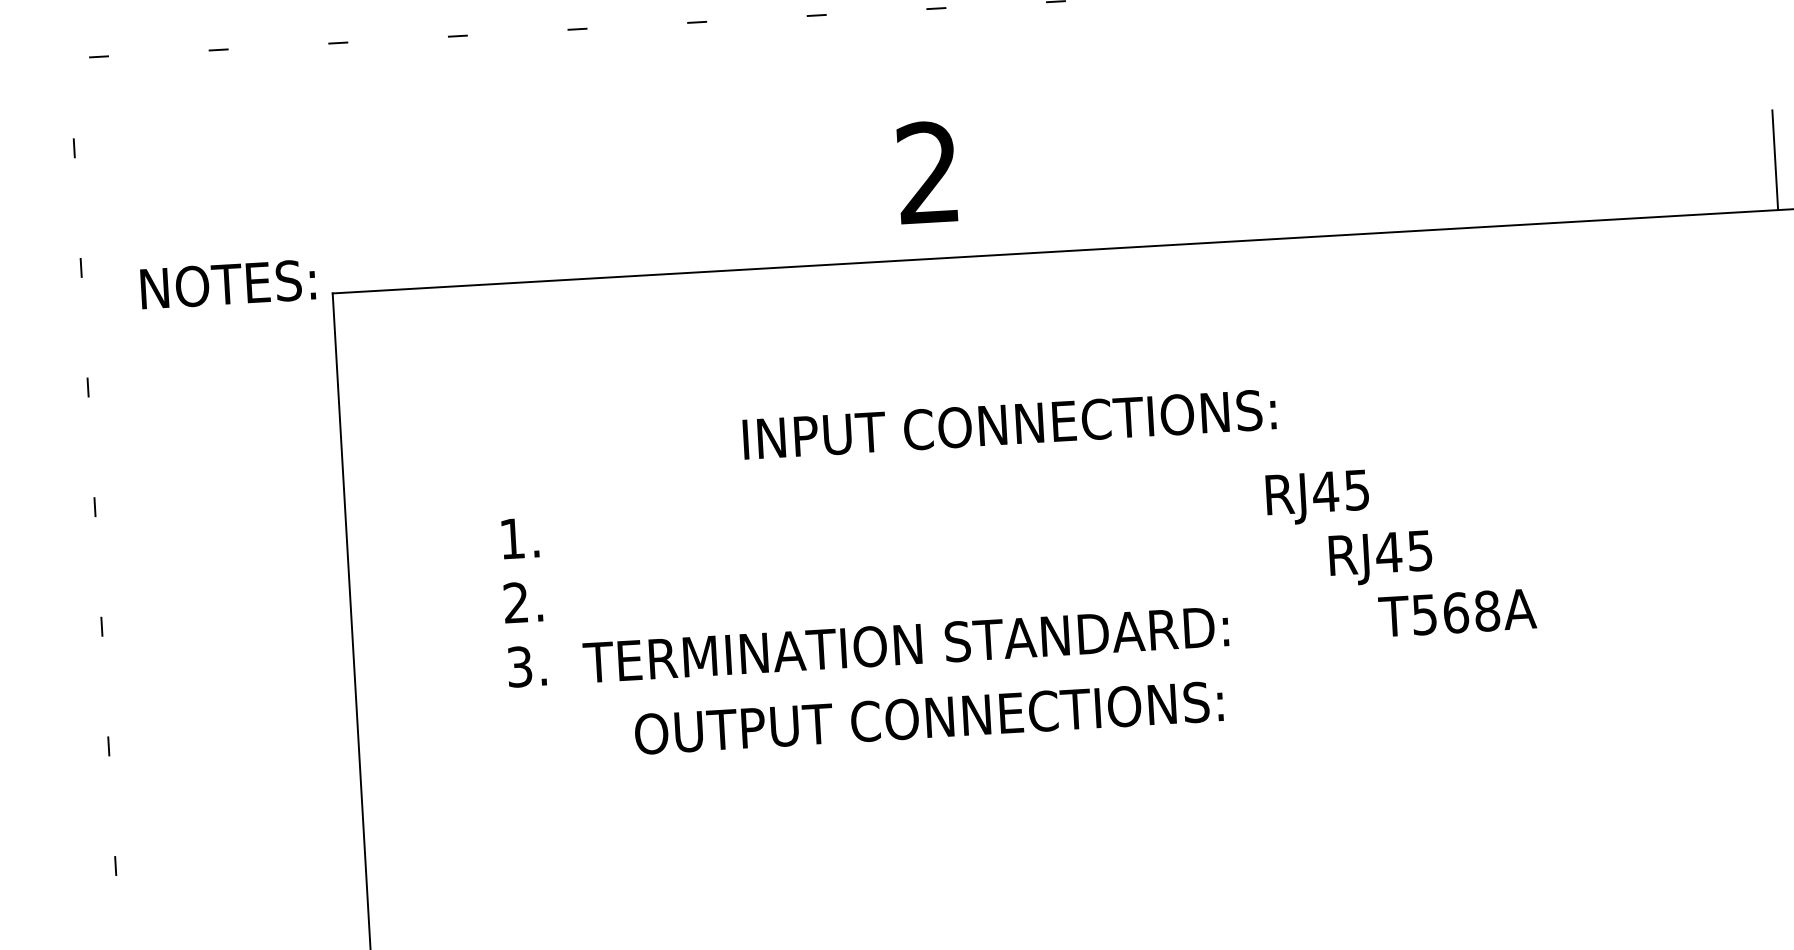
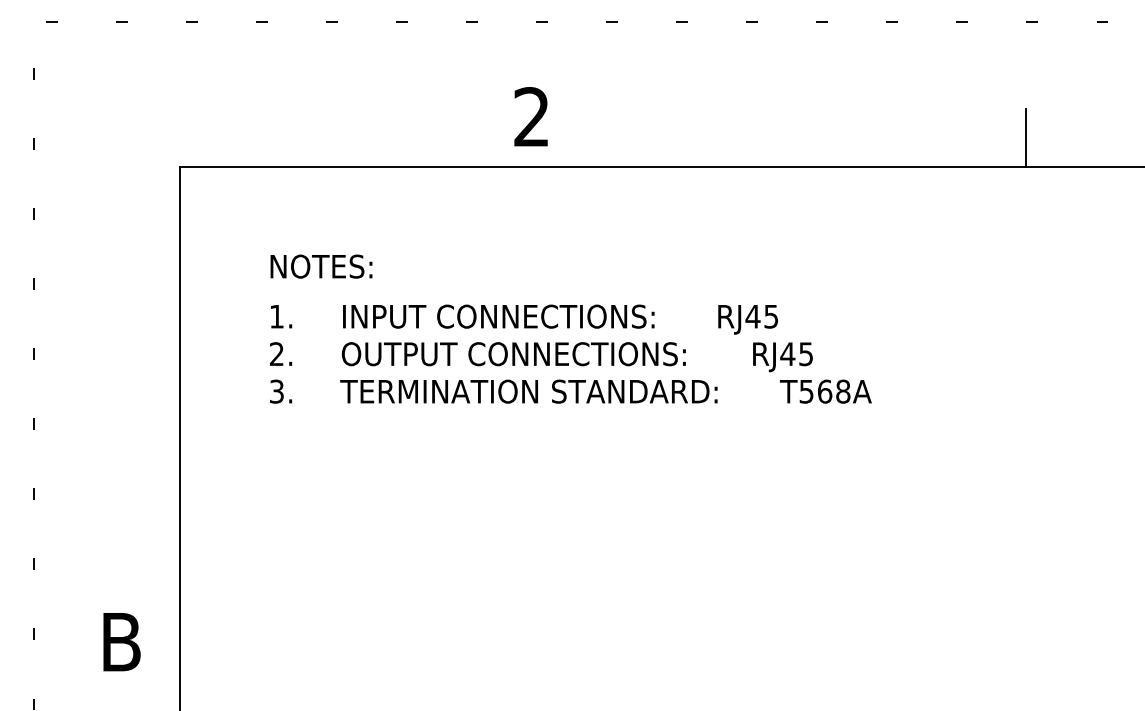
text: (228, 284) -> (321, 266), moved
text: (1009, 424) -> (498, 316), moved
text: (905, 644) -> (528, 391), moved
text: (928, 718) -> (513, 354), moved

